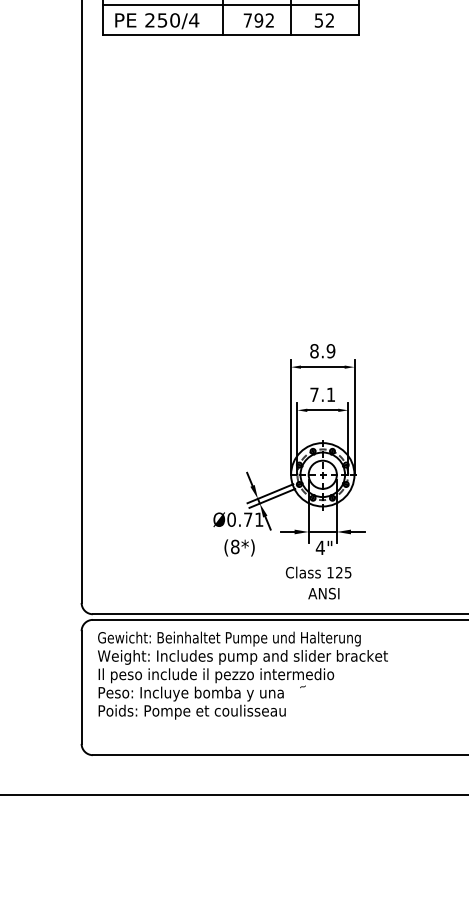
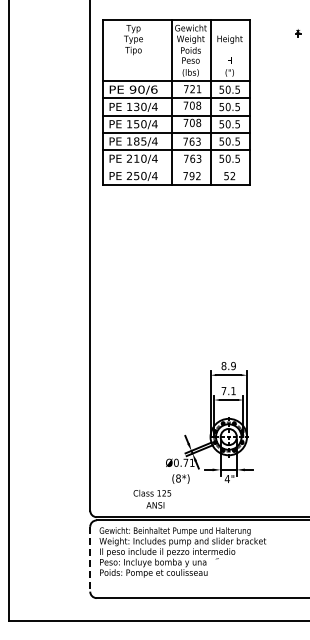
line: (230, 5) -> (175, 167), removed
text: (318, 583) -> (152, 499), moved
line: (82, 687) -> (90, 559), solid -> dashed

